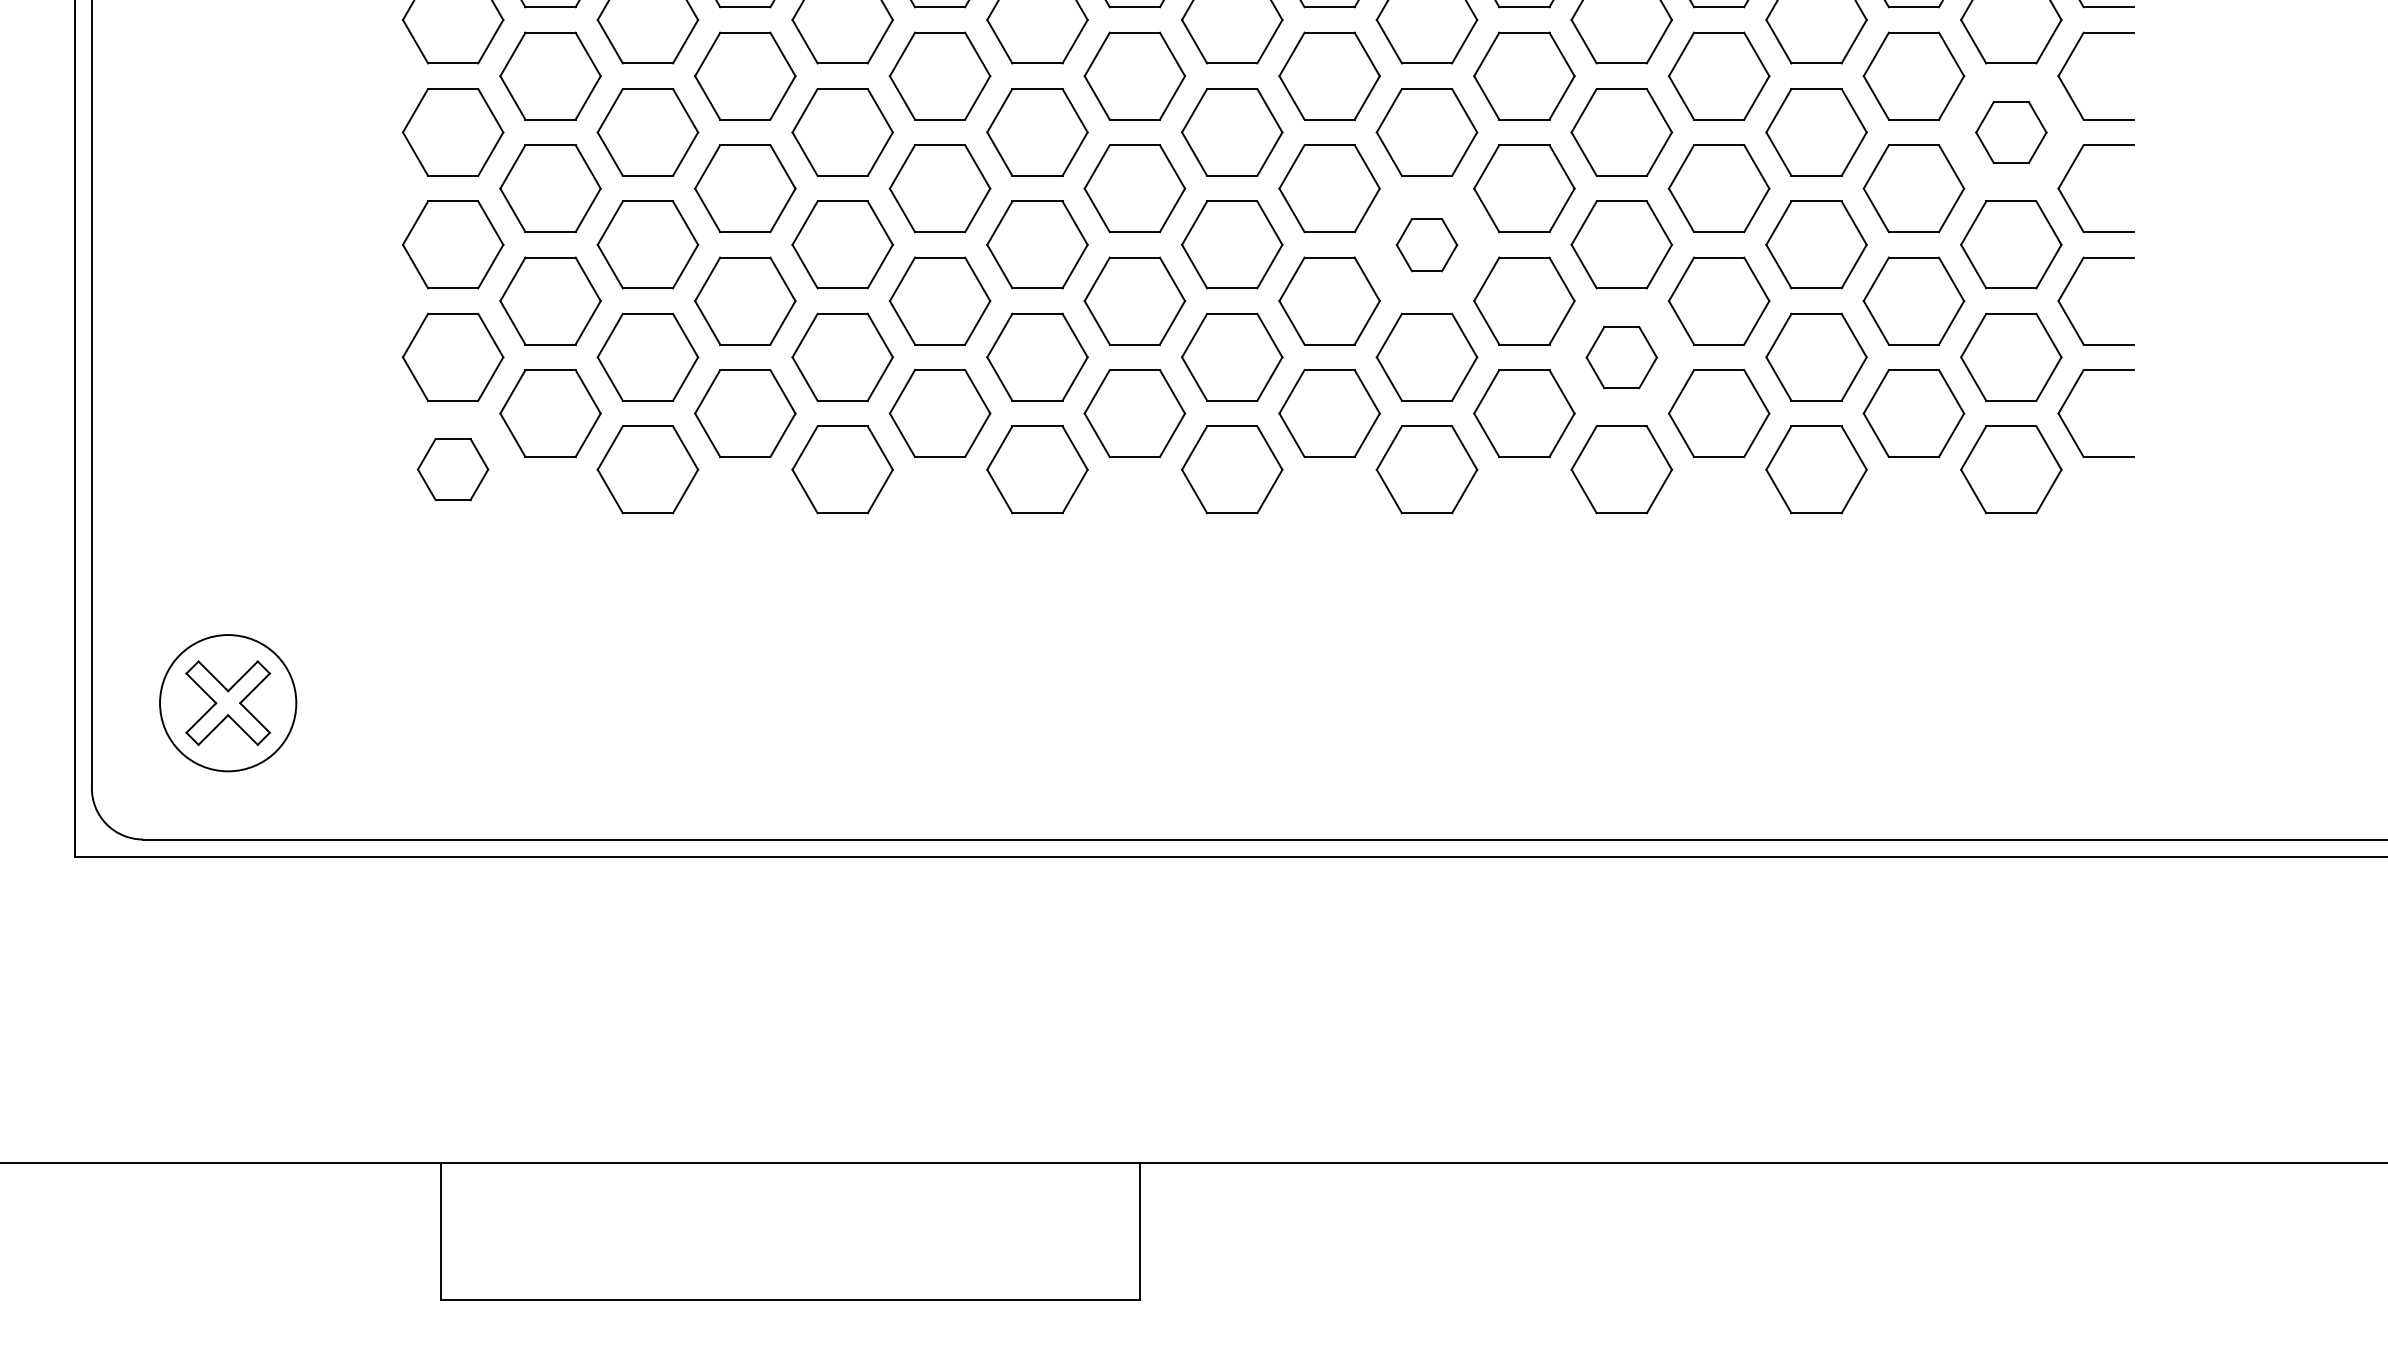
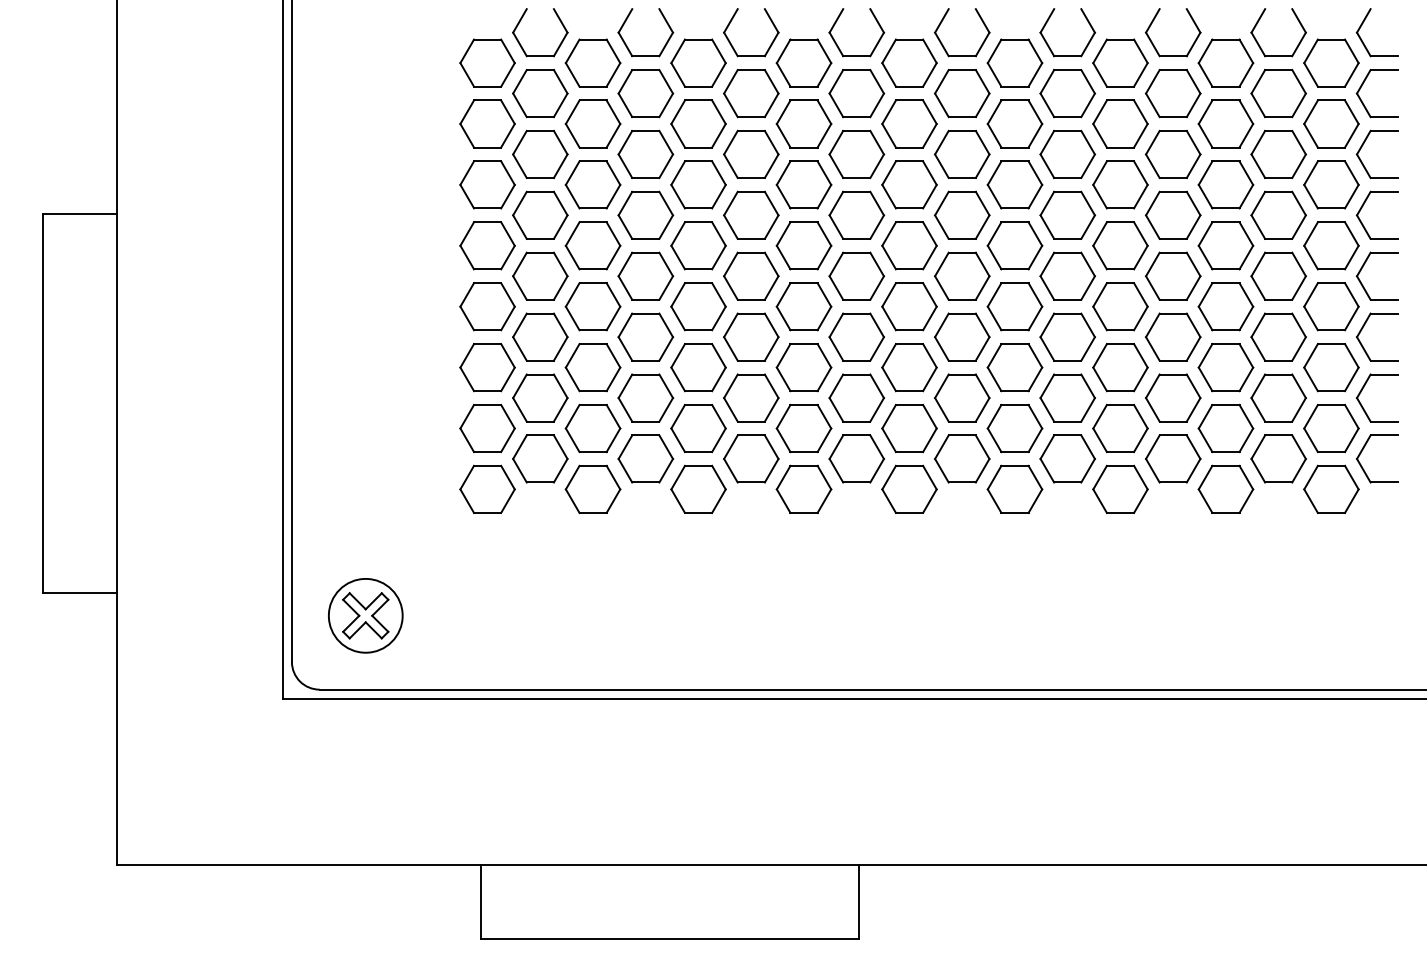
part: (2011, 132) -> (1331, 306), size x1.43
part: (1426, 244) -> (1014, 367), size x1.67
part: (1621, 357) -> (1120, 428), size x1.43
part: (452, 468) -> (487, 488), size x1.43

